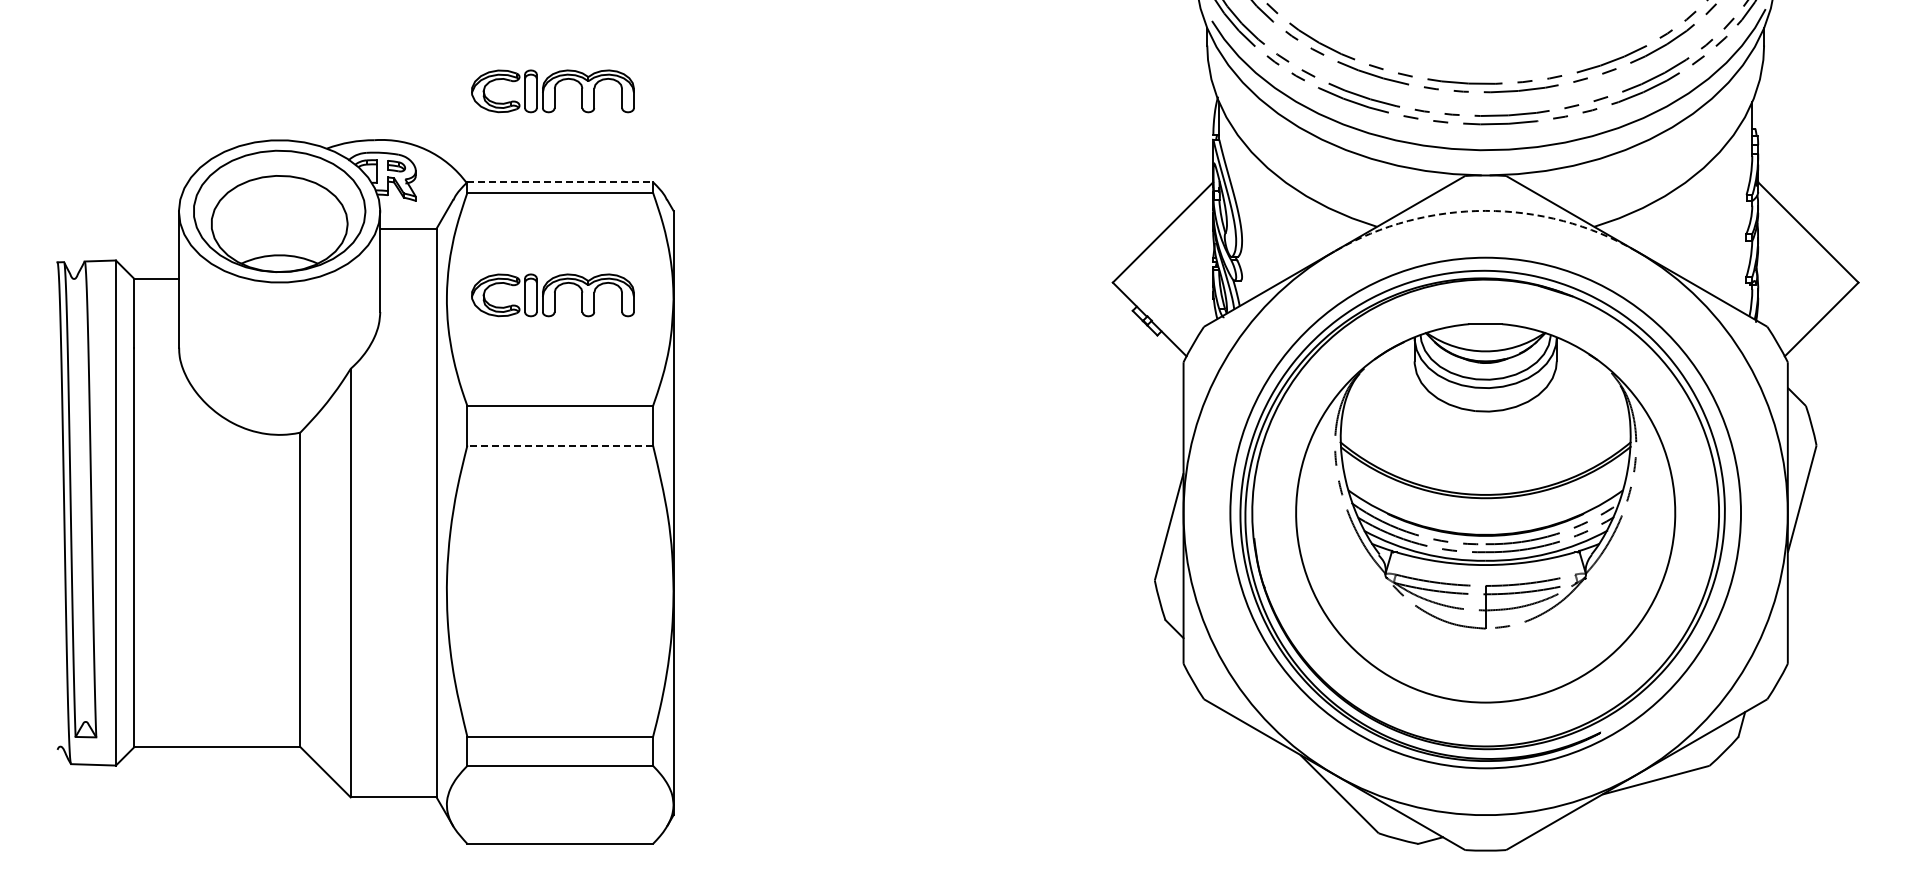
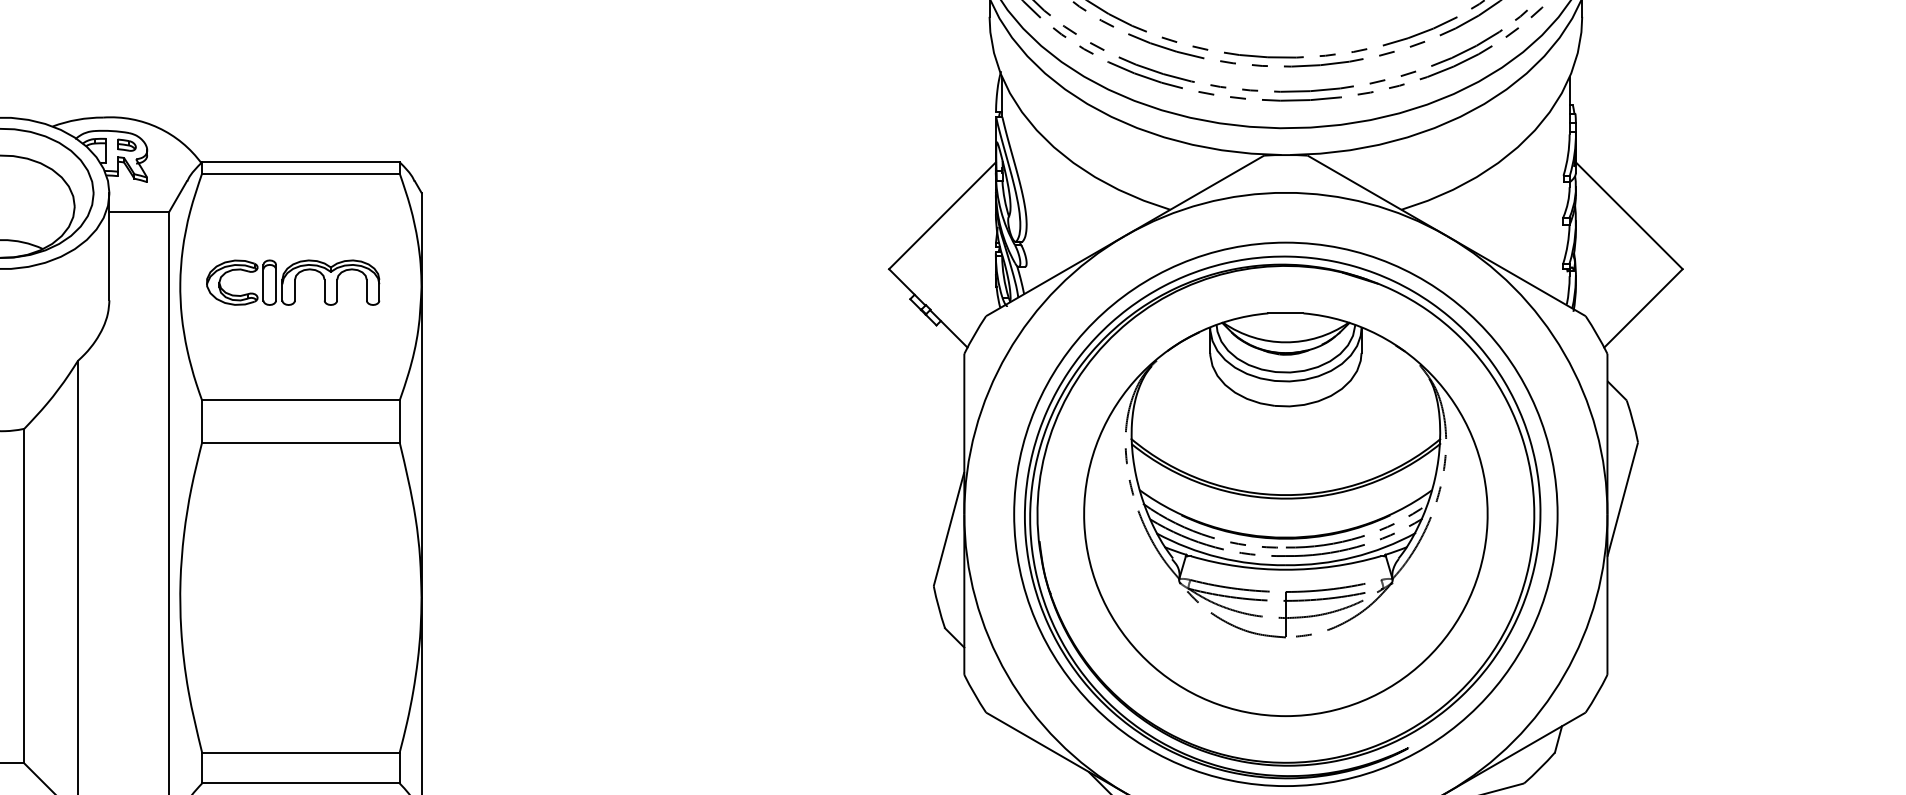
part: (552, 91) -> (292, 65), removed
line: (560, 182) -> (301, 162), dashed -> solid
arc: (1485, 210) -> (1285, 192), dashed -> solid
line: (560, 445) -> (301, 442), dashed -> solid

